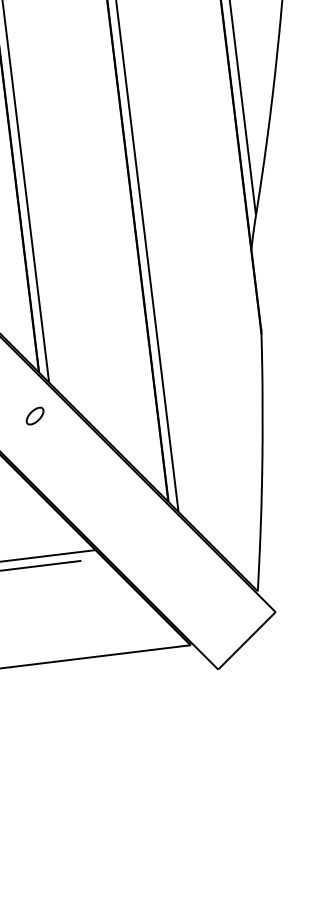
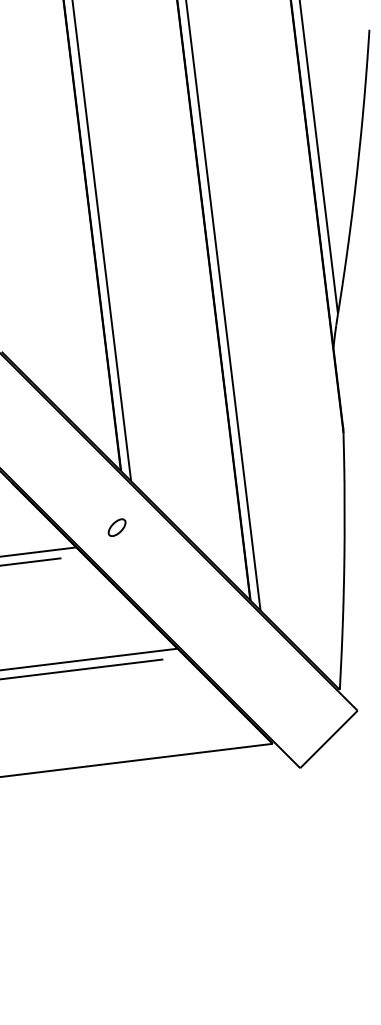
part: (34, 415) -> (116, 527), moved

